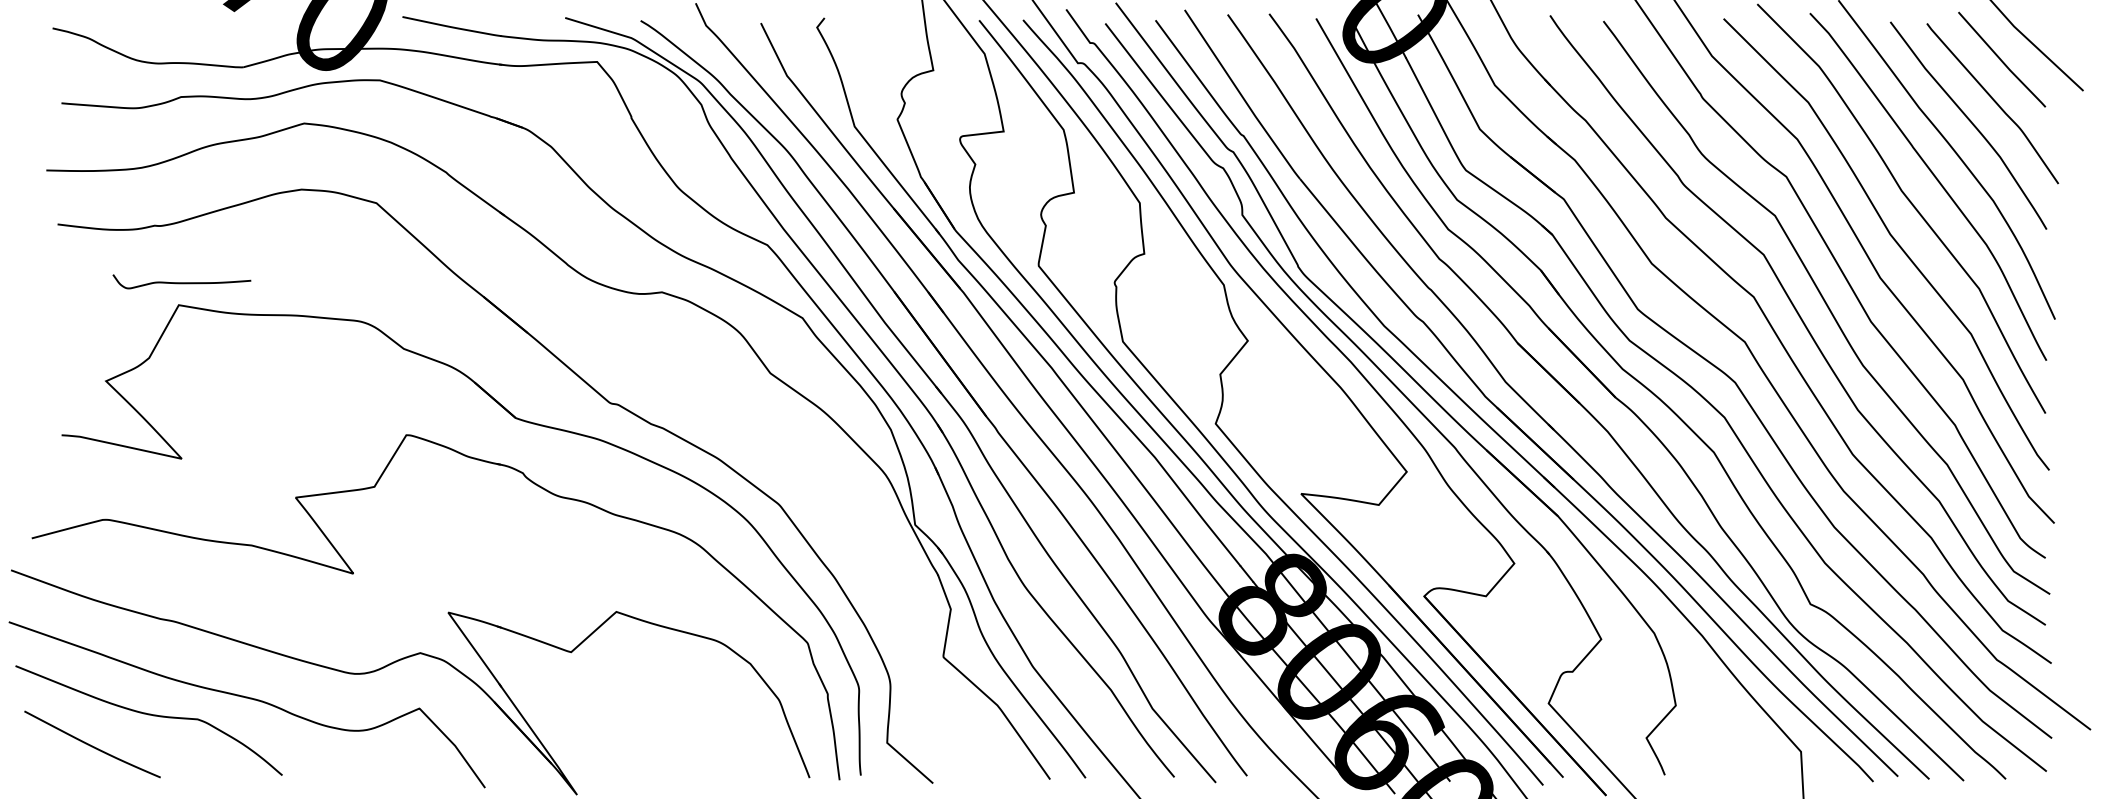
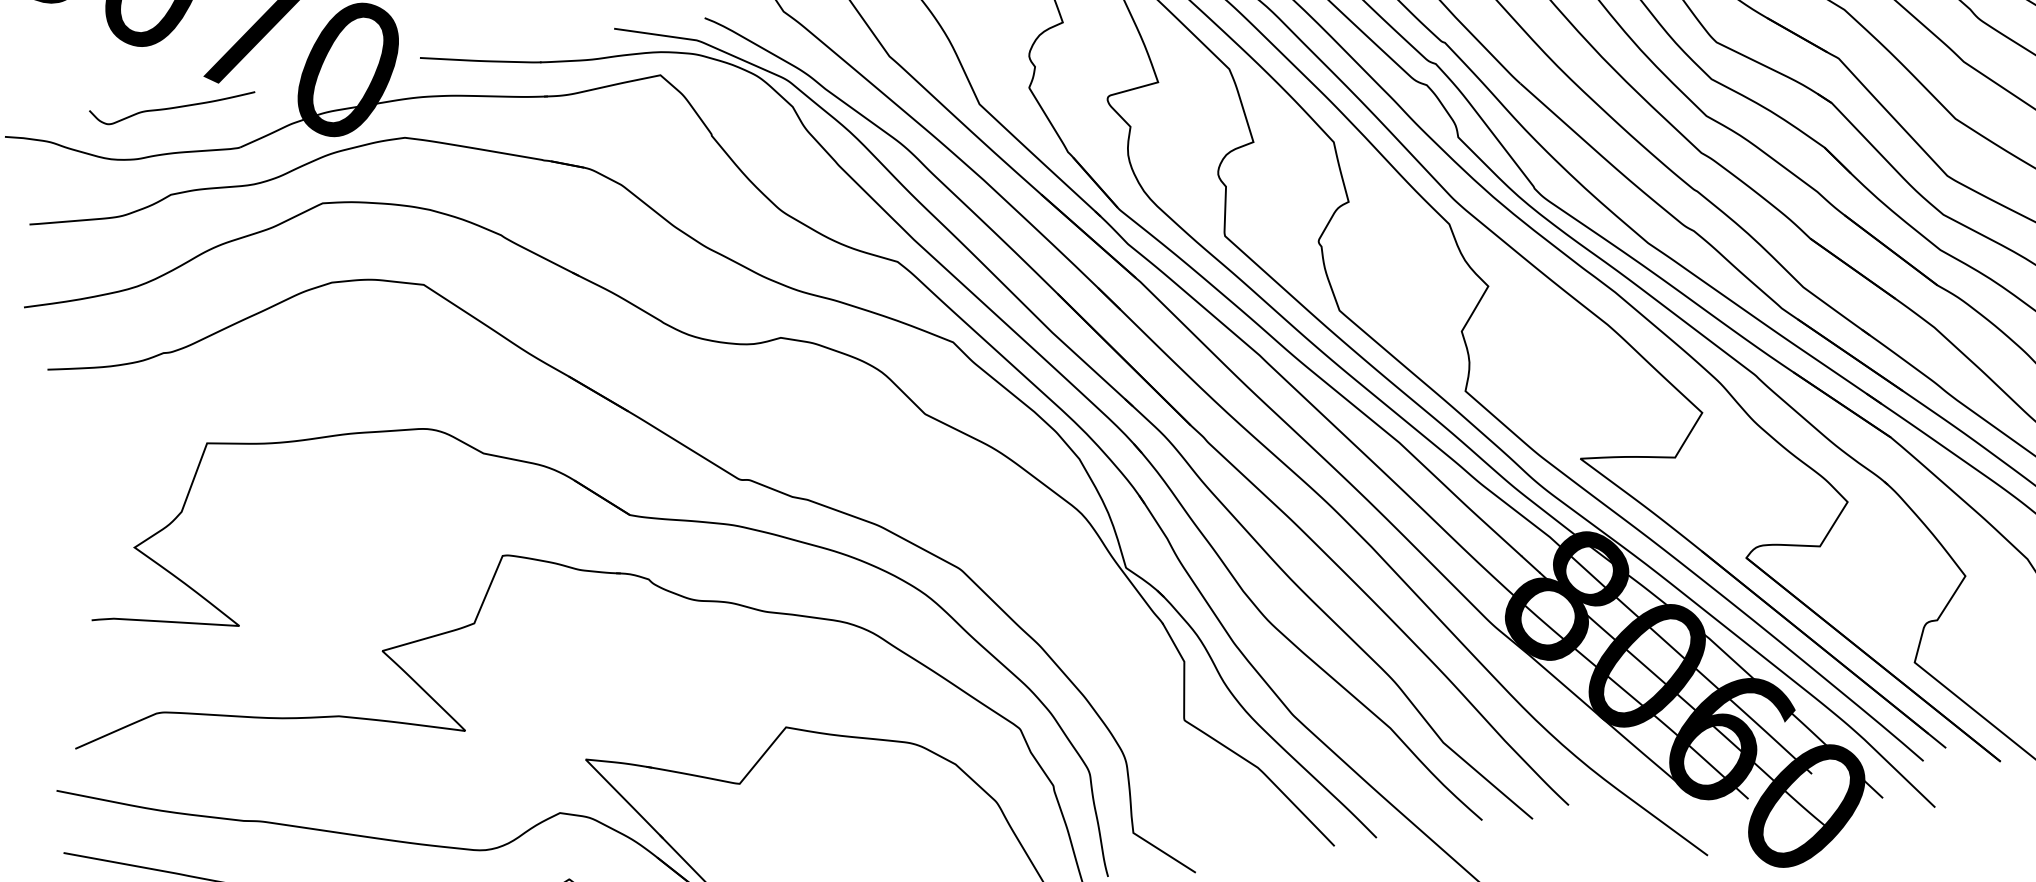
curve: (181, 282) -> (172, 107), moved

